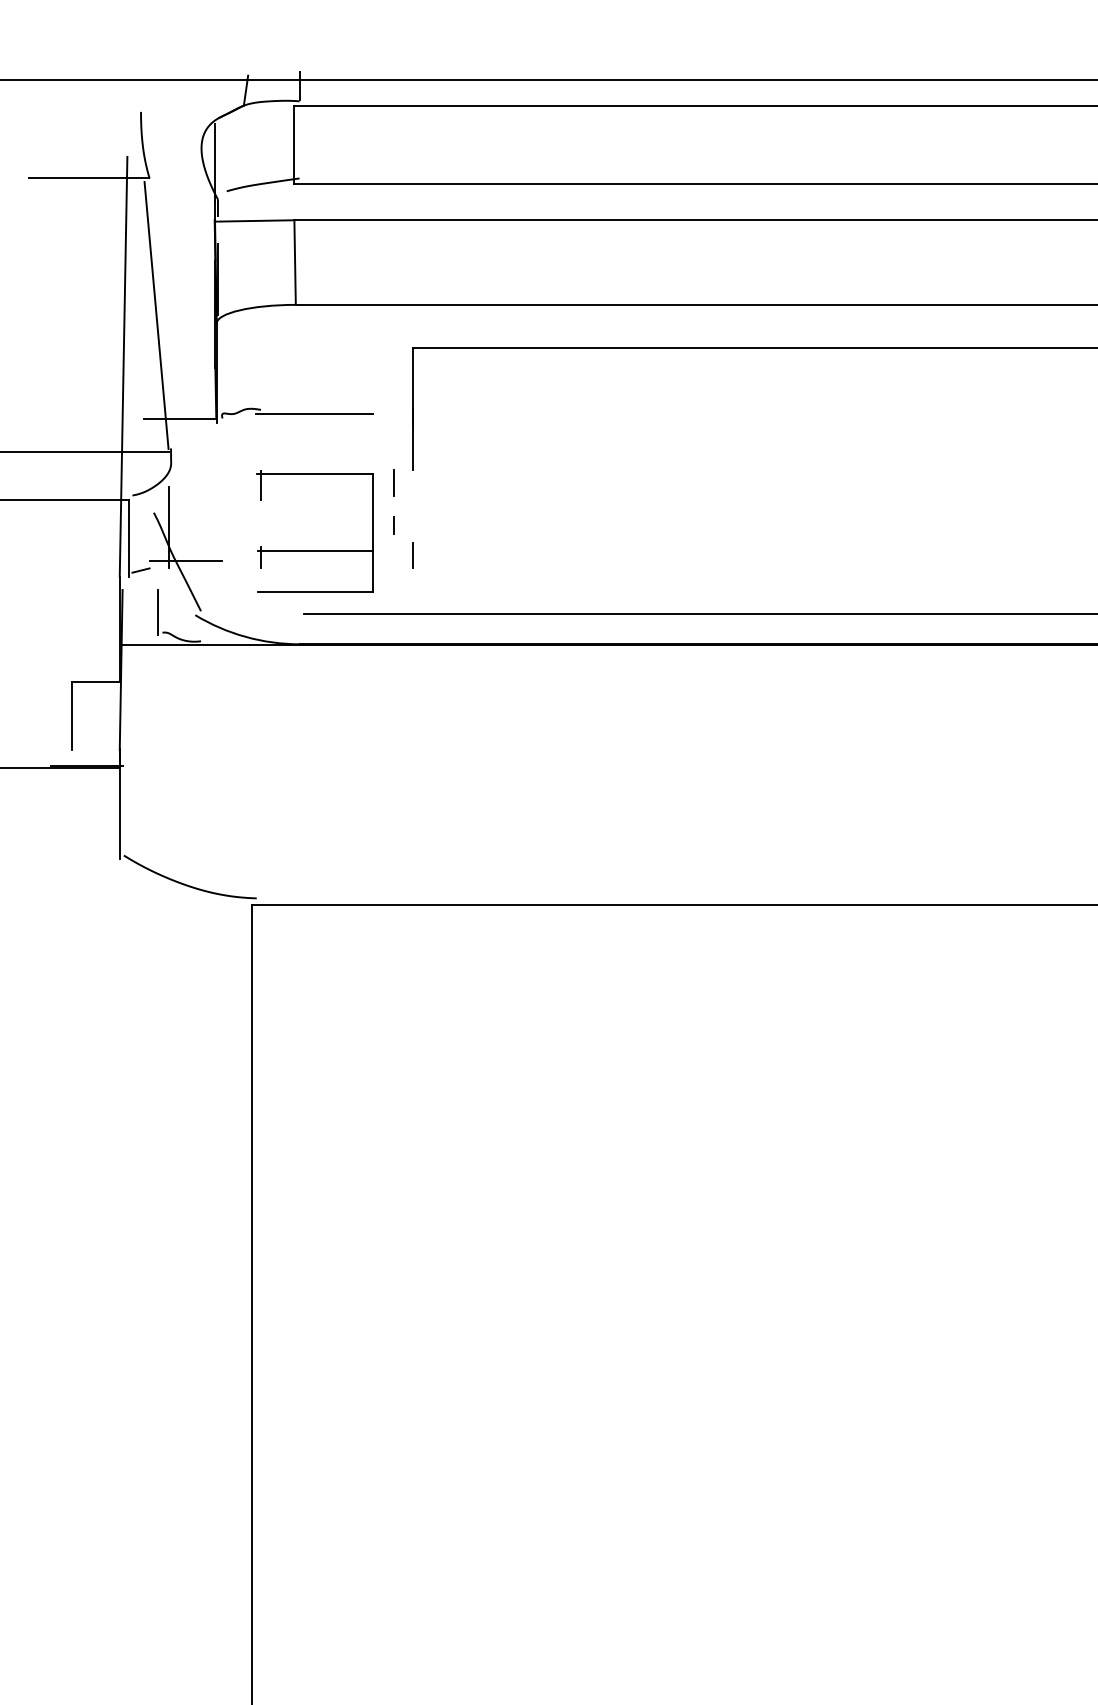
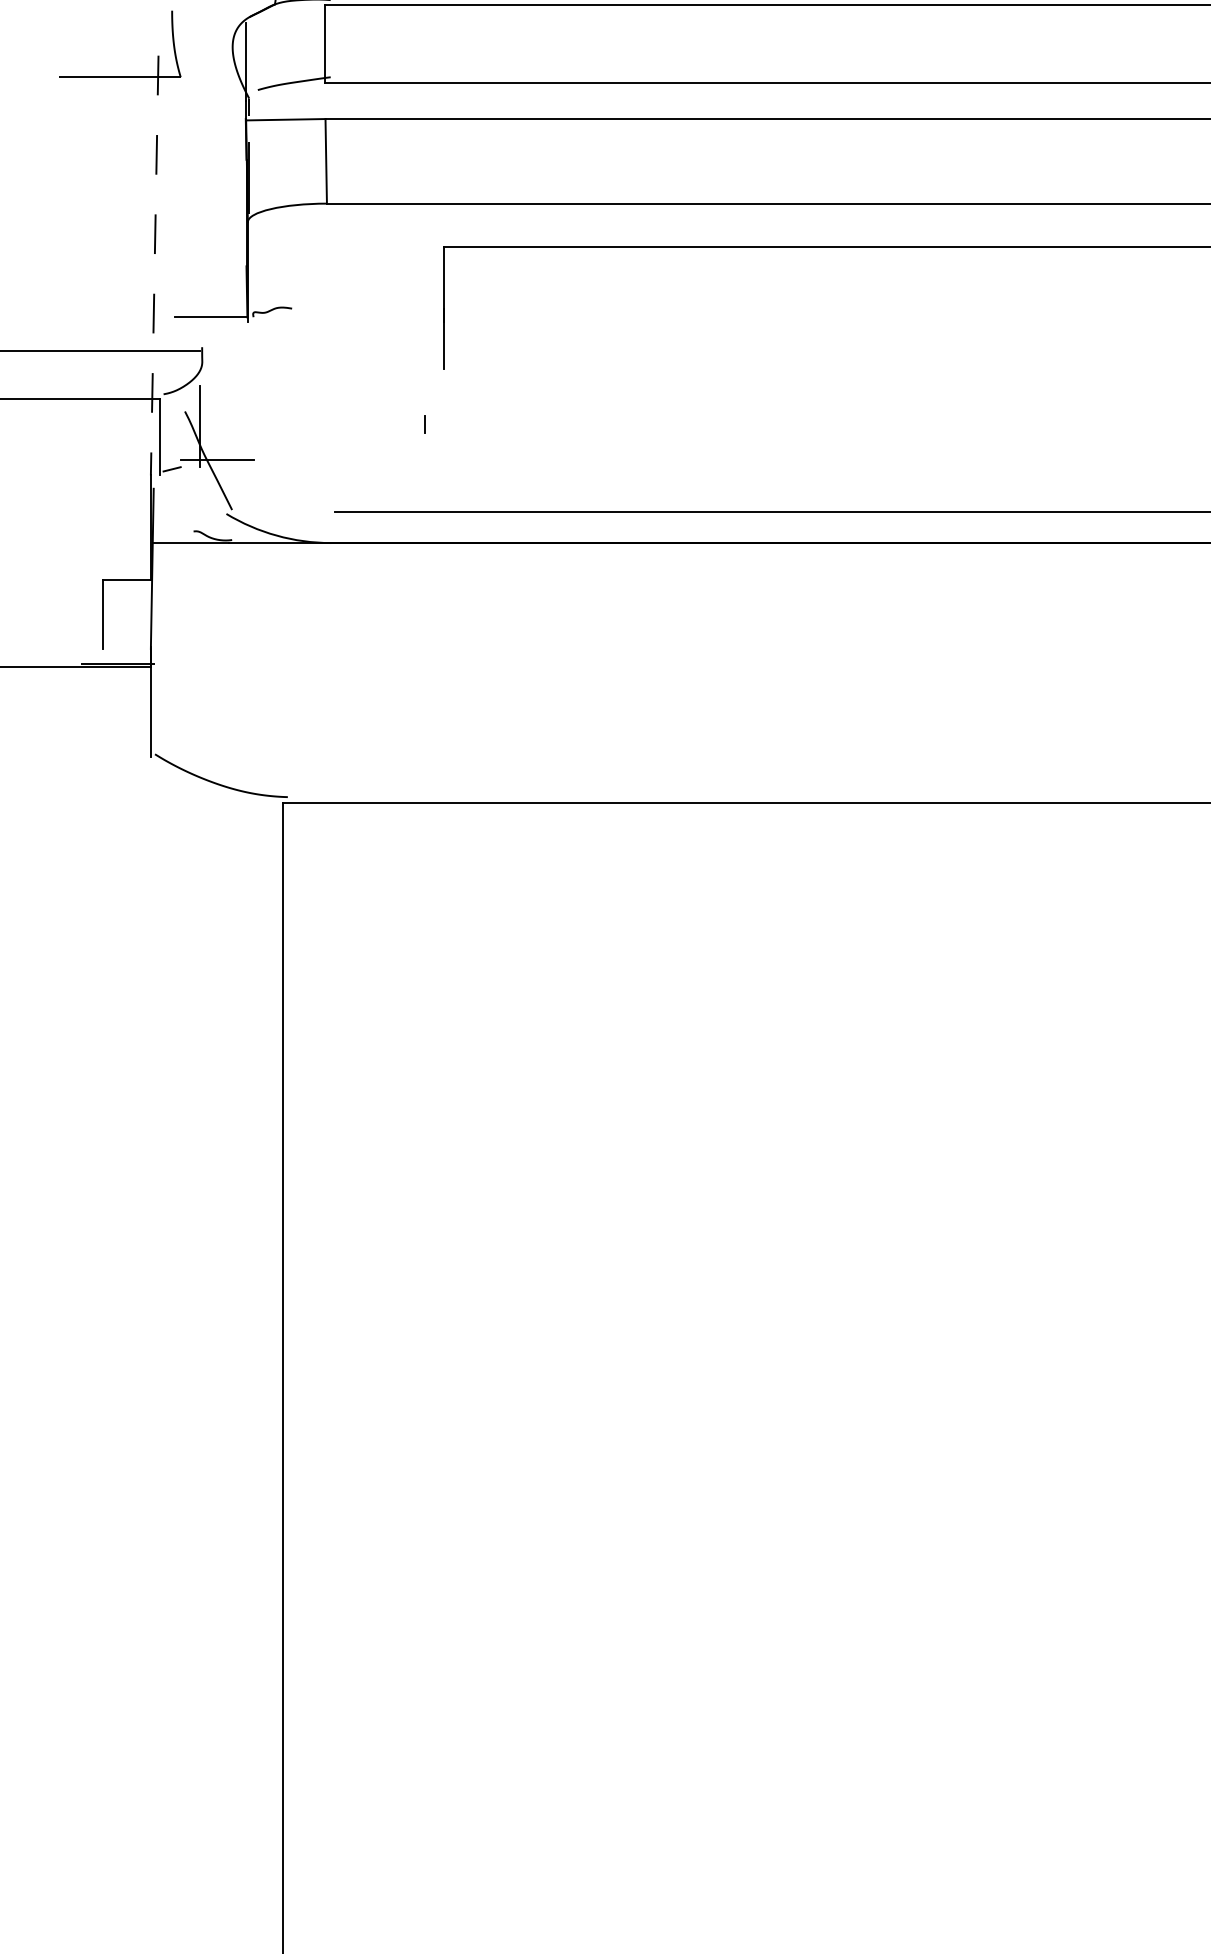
line: (156, 314) -> (187, 213), removed
line: (123, 366) -> (154, 265), solid -> dashed
line: (314, 414) -> (345, 313), removed
line: (393, 482) -> (424, 381), removed
part: (315, 550) -> (346, 449), removed
line: (413, 555) -> (444, 454), removed
line: (158, 612) -> (189, 511), removed

